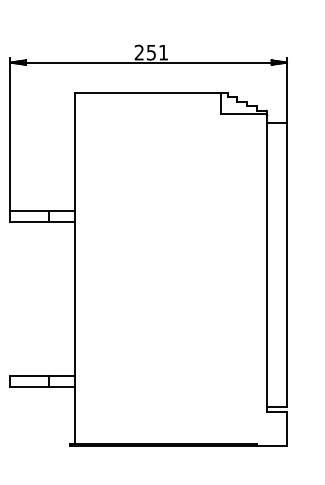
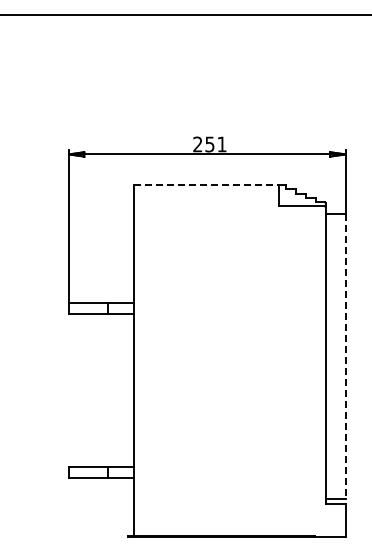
line: (147, 92) -> (206, 184), solid -> dashed
line: (286, 265) -> (345, 357), solid -> dashed

